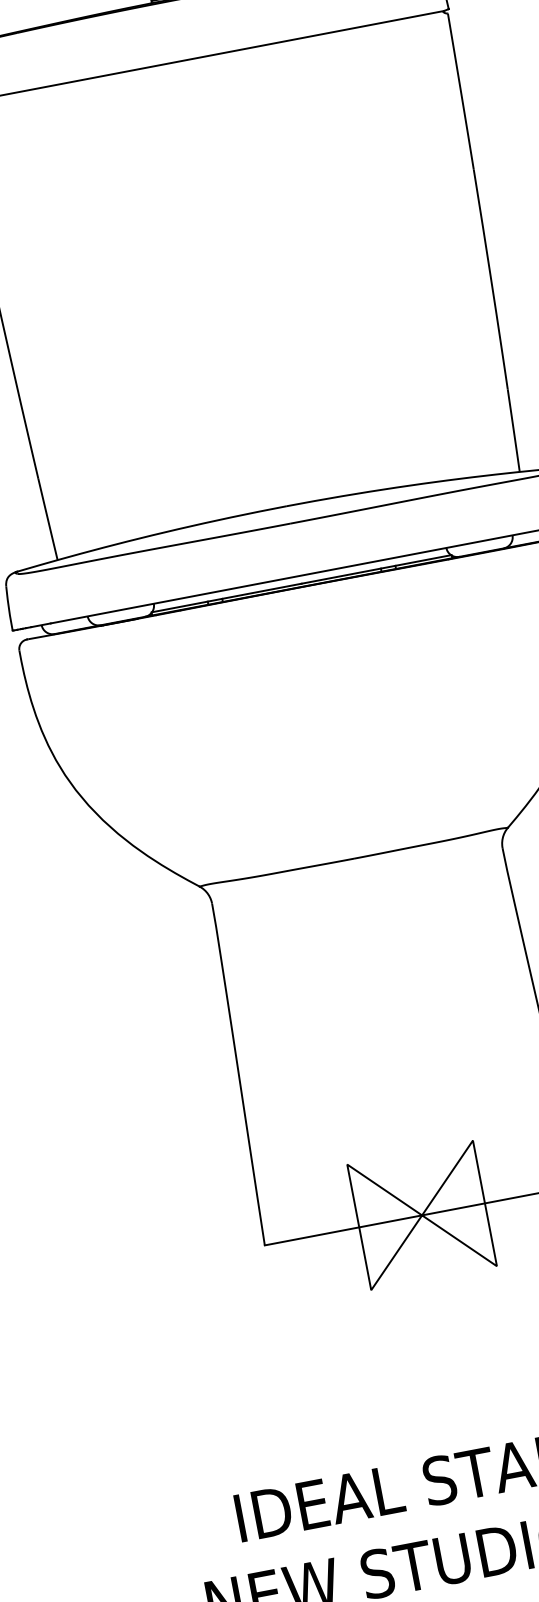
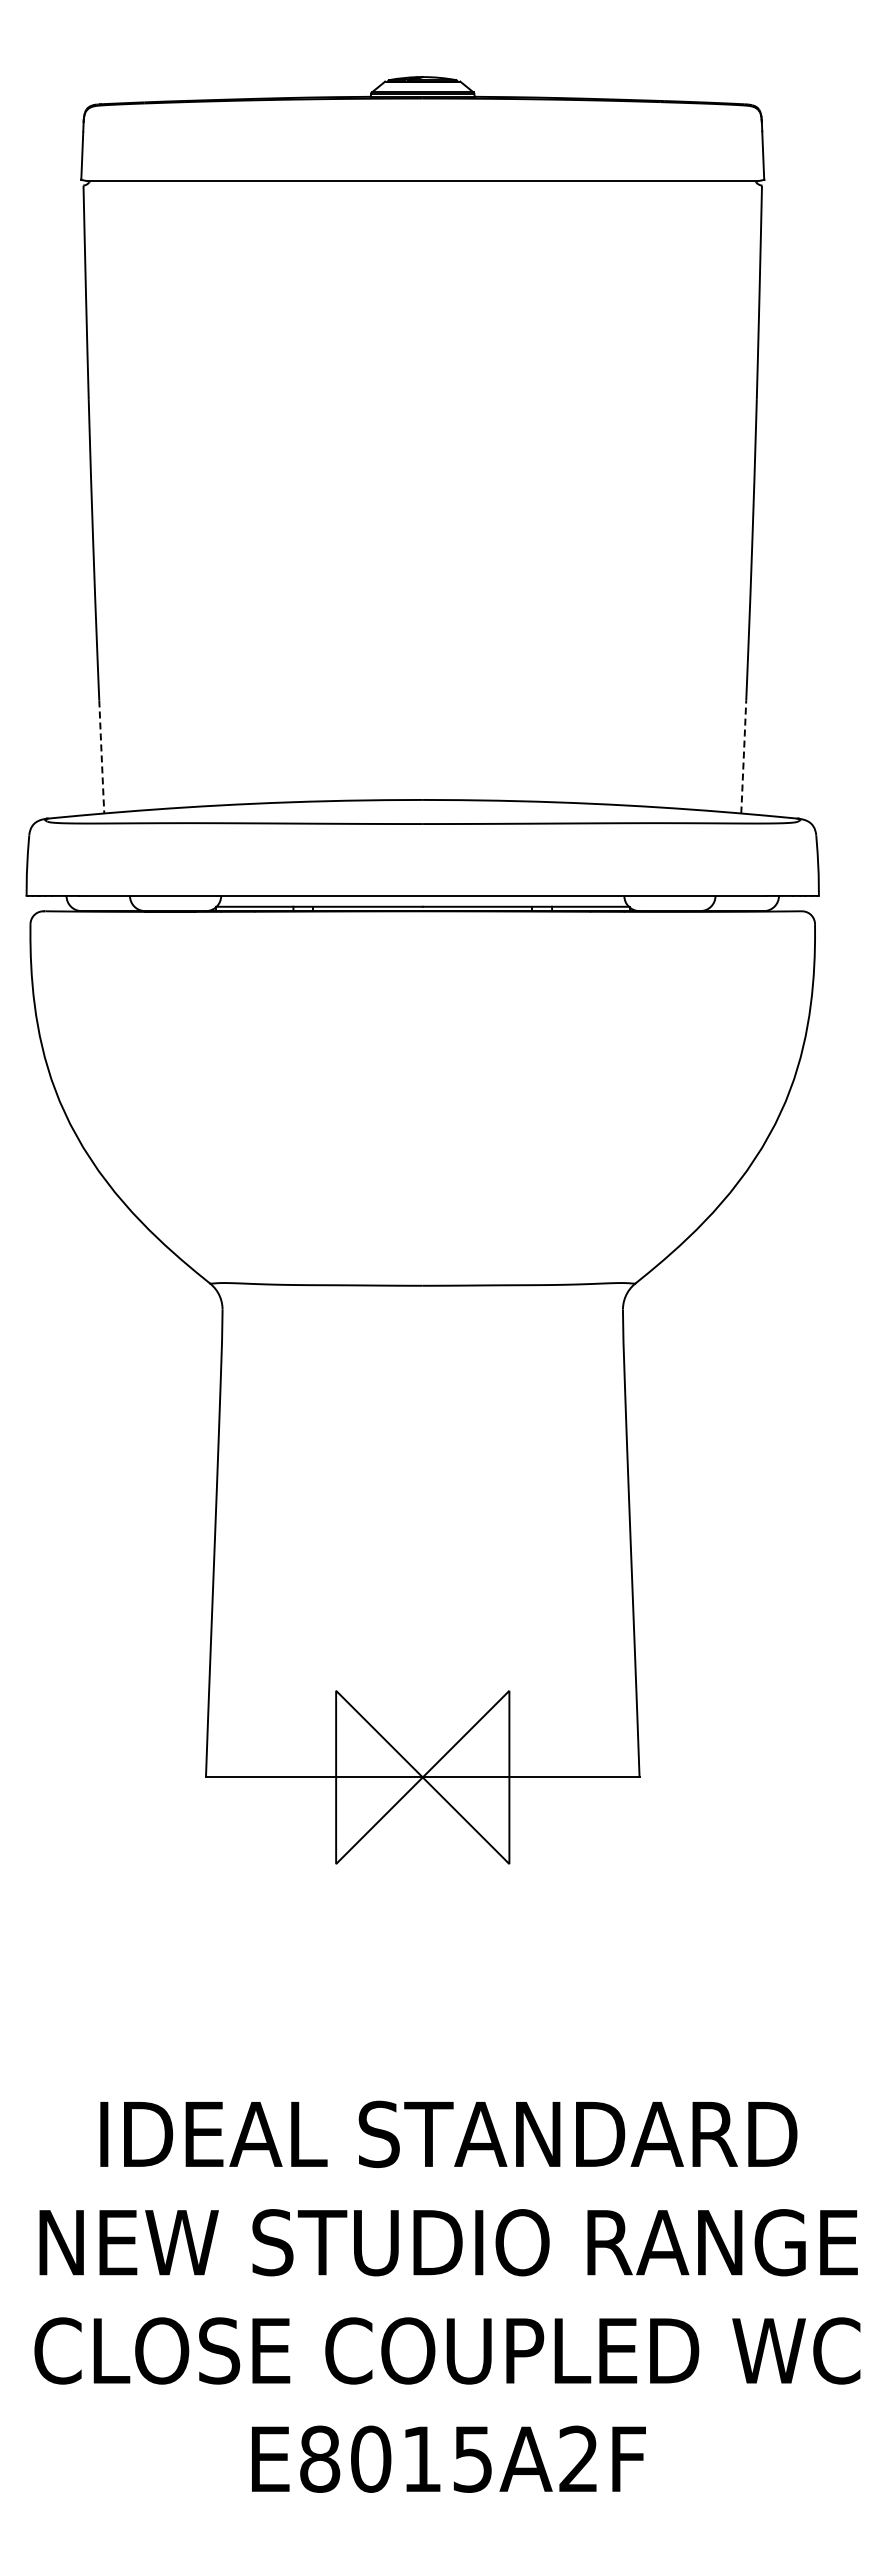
line: (513, 430) -> (743, 756), solid -> dashed
line: (47, 519) -> (101, 757), solid -> dashed

